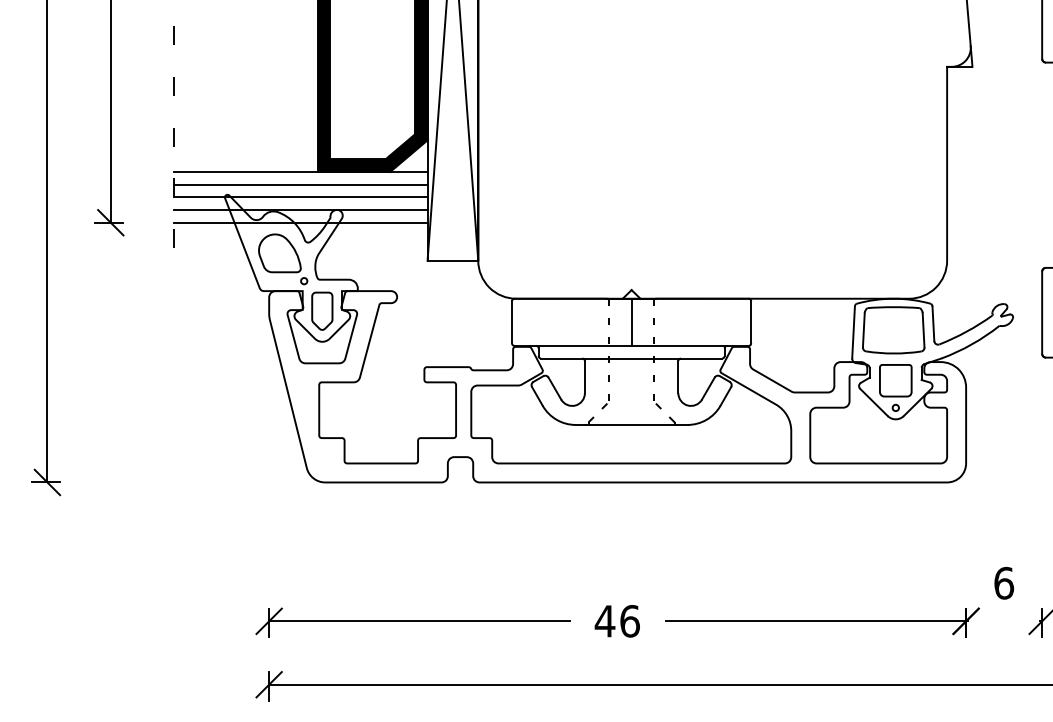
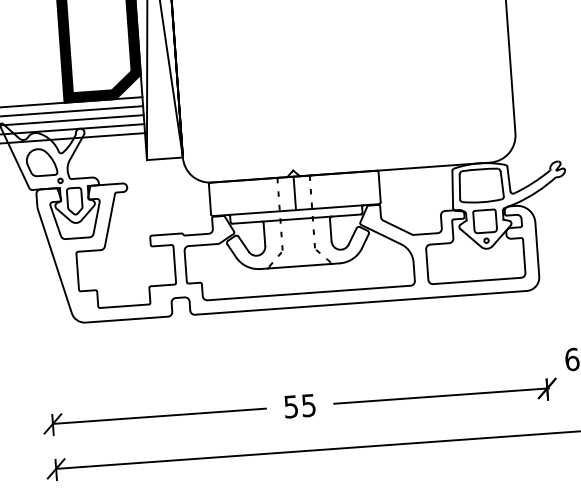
text: (616, 621) -> (299, 406), 46 -> 55

